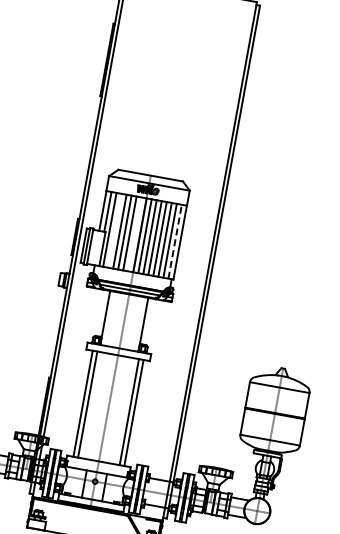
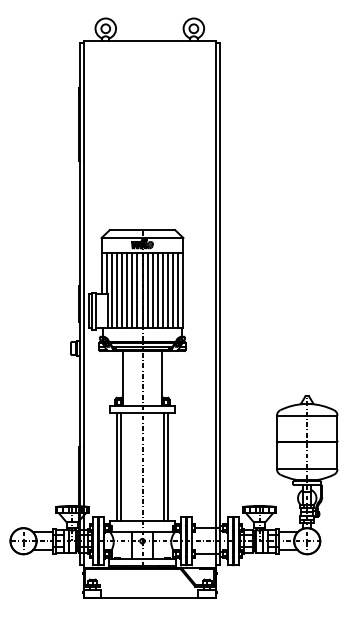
line: (114, 230) -> (116, 290), added
line: (135, 234) -> (137, 290), added
line: (175, 241) -> (178, 290), dashed -> solid

